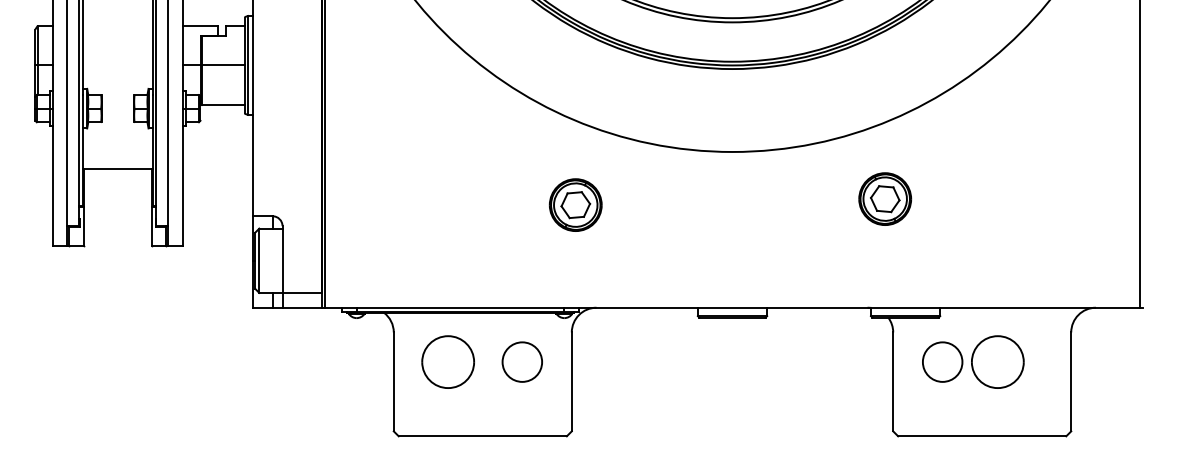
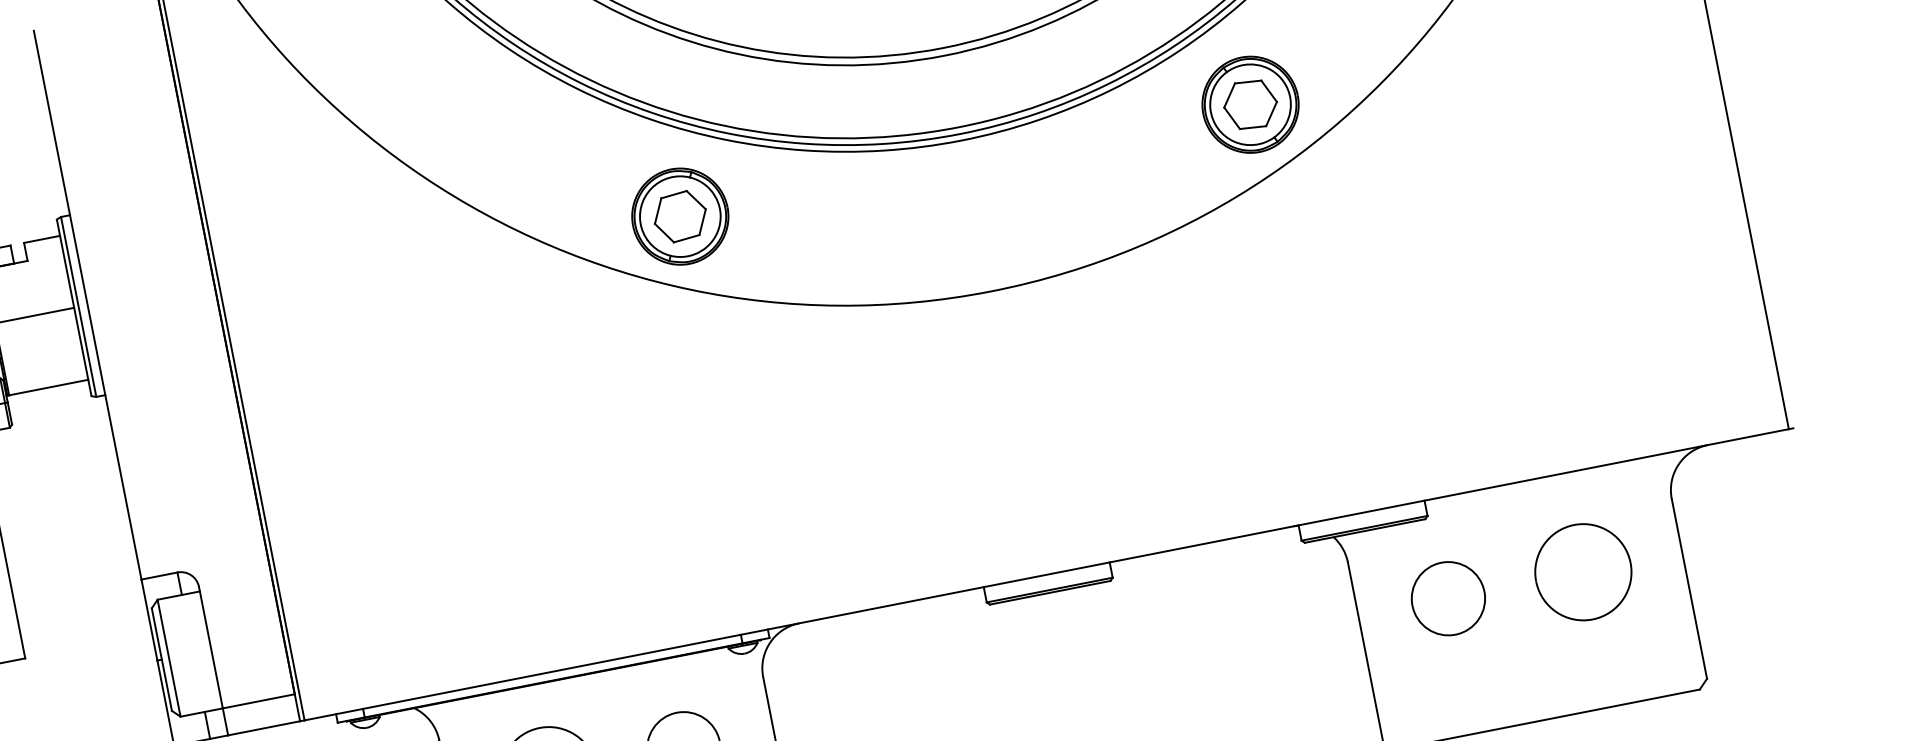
part: (885, 198) -> (1250, 103), moved
part: (575, 204) -> (679, 215), moved
part: (997, 361) -> (1582, 571), moved

